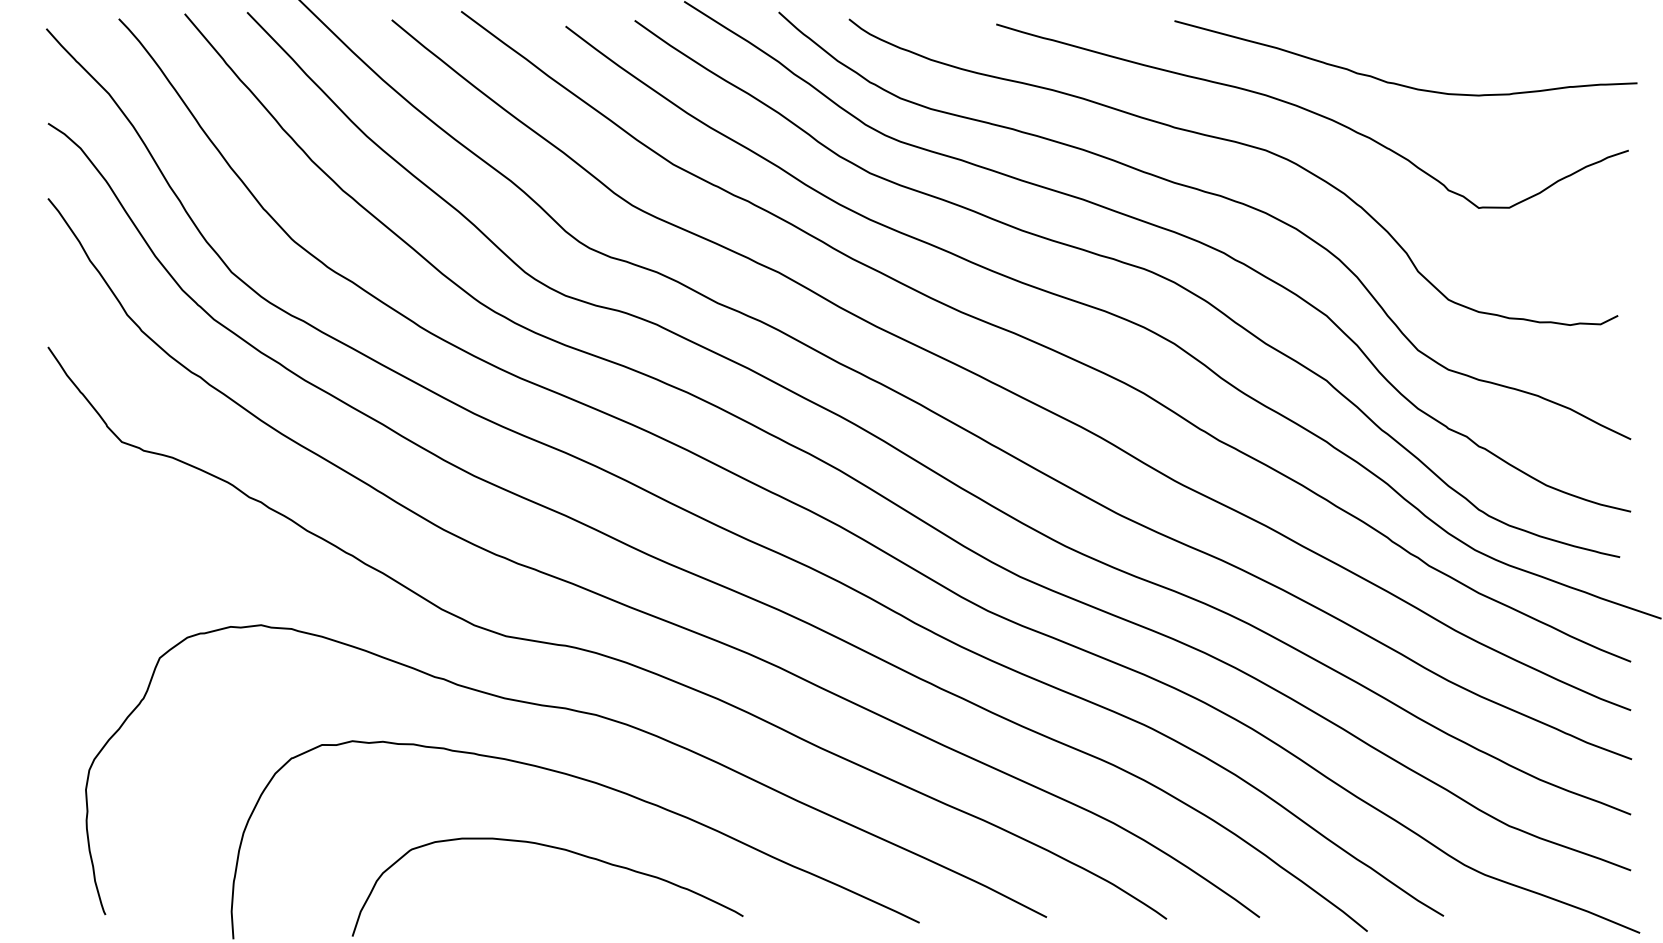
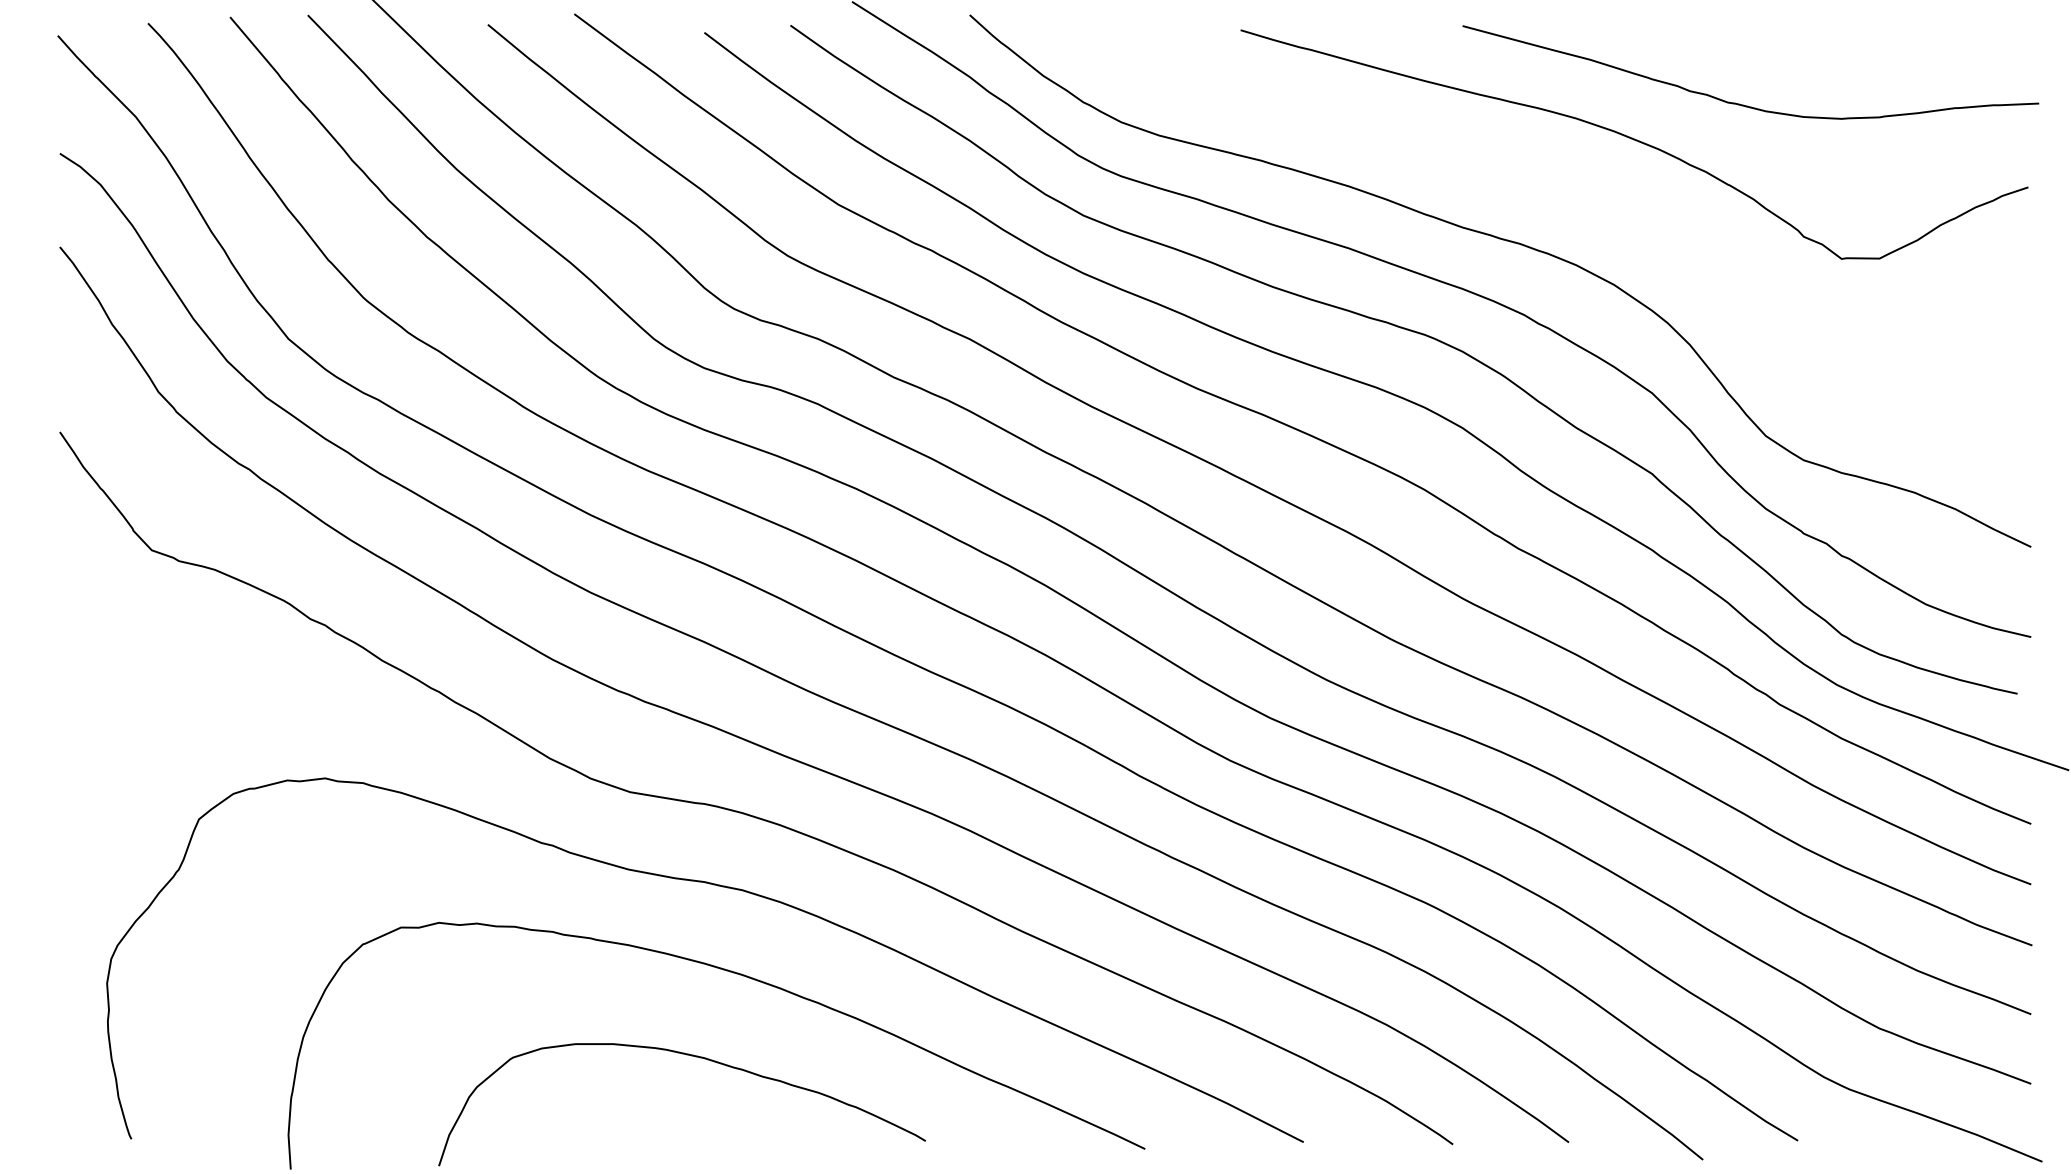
curve: (1243, 145) -> (1548, 181), removed

